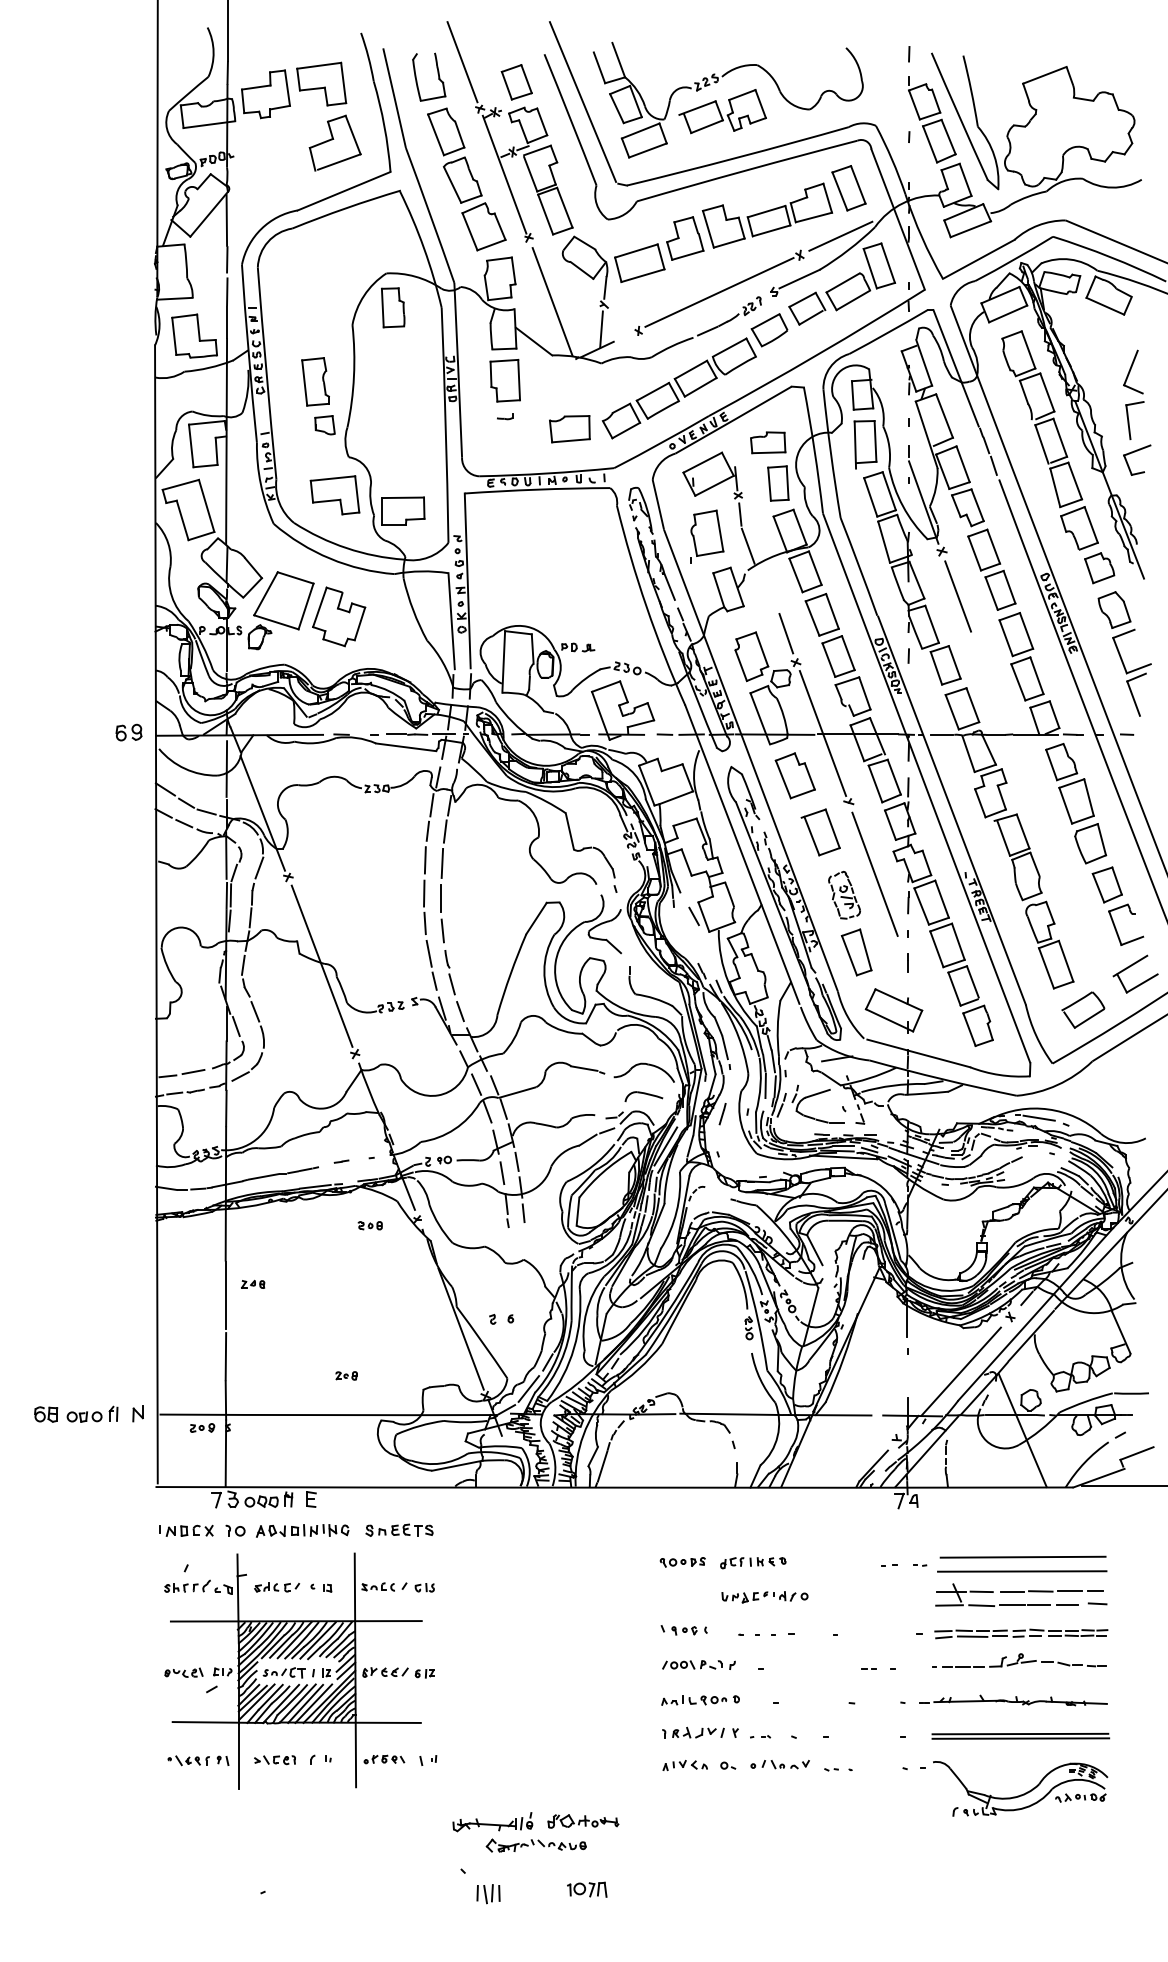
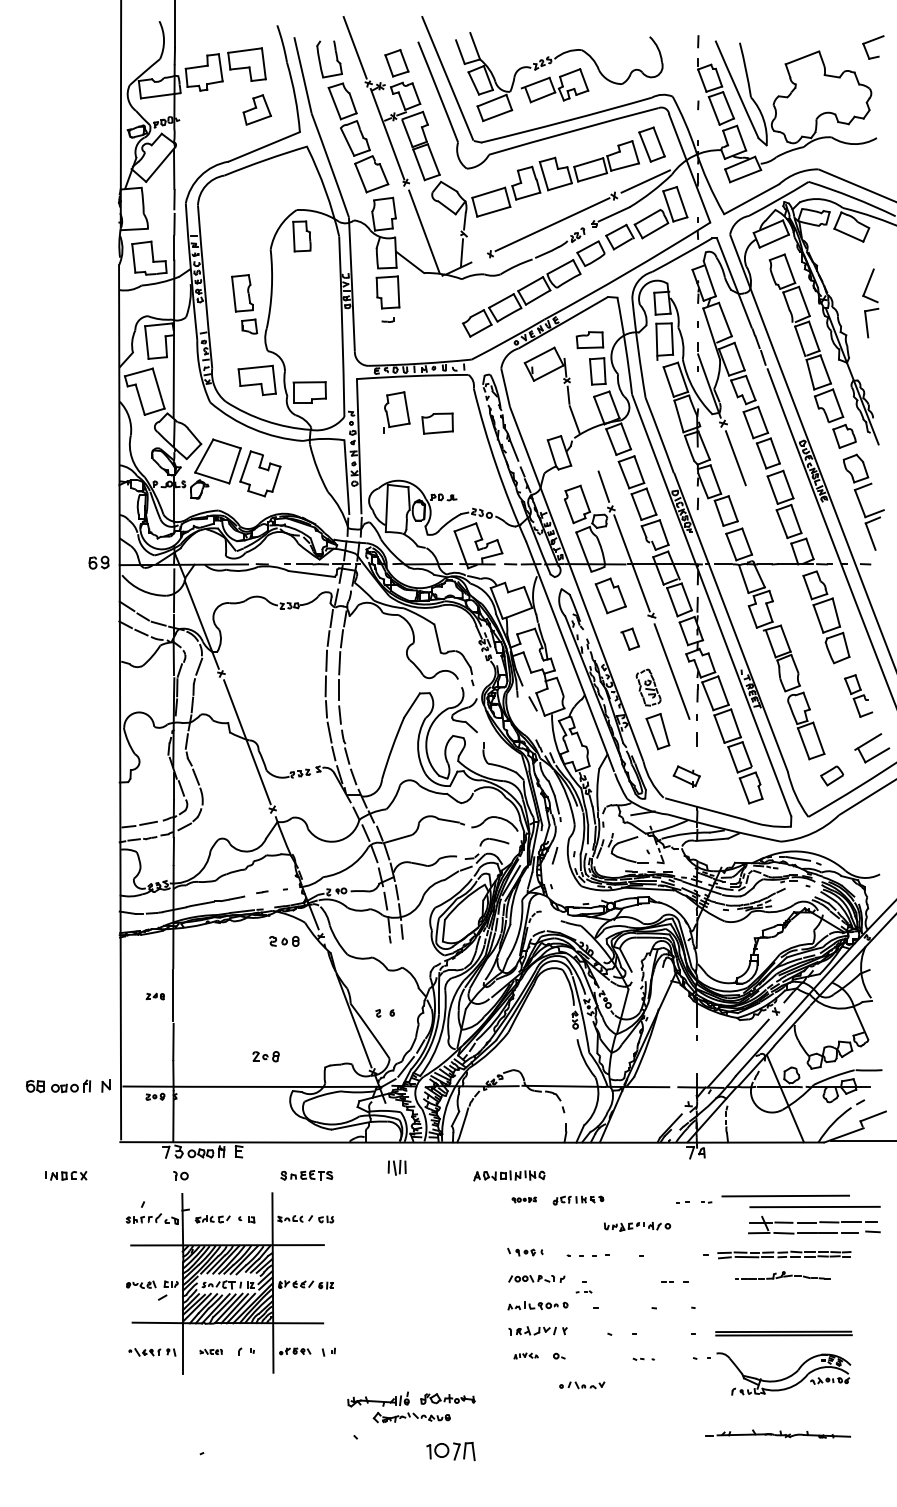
part: (334, 142) -> (256, 109), size x0.7
part: (569, 428) -> (437, 423), moved
part: (1137, 460) -> (873, 47), moved
part: (707, 537) -> (397, 412), moved
part: (819, 831) -> (629, 638), size x0.6
part: (1117, 905) -> (858, 695), size x0.7
part: (1082, 1009) -> (831, 775), size x0.7
part: (893, 1010) -> (686, 776), size x0.6
part: (370, 1225) -> (284, 941), size x1.6
part: (251, 1284) -> (154, 996), moved
part: (347, 1375) -> (266, 1056), size x1.6
part: (186, 1530) -> (66, 1175), moved
part: (302, 1530) -> (509, 1175), moved
part: (682, 1561) -> (524, 1199), size x0.7
part: (1021, 1589) -> (814, 1220), moved
part: (764, 1596) -> (637, 1226), moved
part: (1018, 1660) -> (782, 1275), size x0.7
part: (1012, 1699) -> (777, 1433), moved
part: (759, 1736) -> (583, 1291), moved
part: (274, 1759) -> (210, 1351), size x0.7
part: (684, 1764) -> (525, 1355), size x0.7
part: (780, 1764) -> (582, 1385), moved
part: (586, 1889) -> (450, 1451), size x1.6
part: (487, 1893) -> (396, 1167), moved

